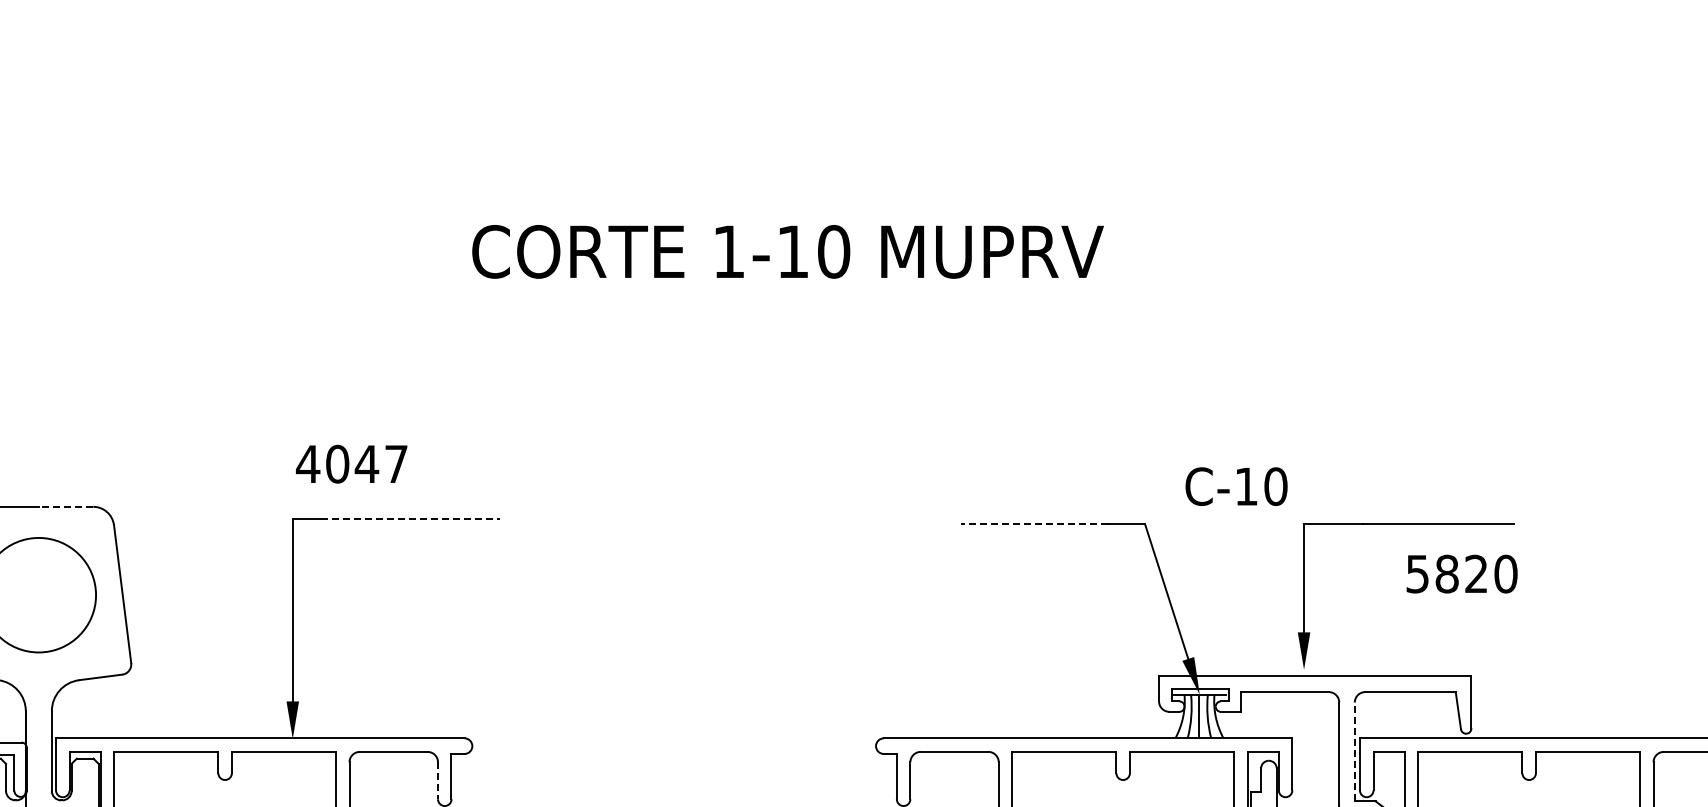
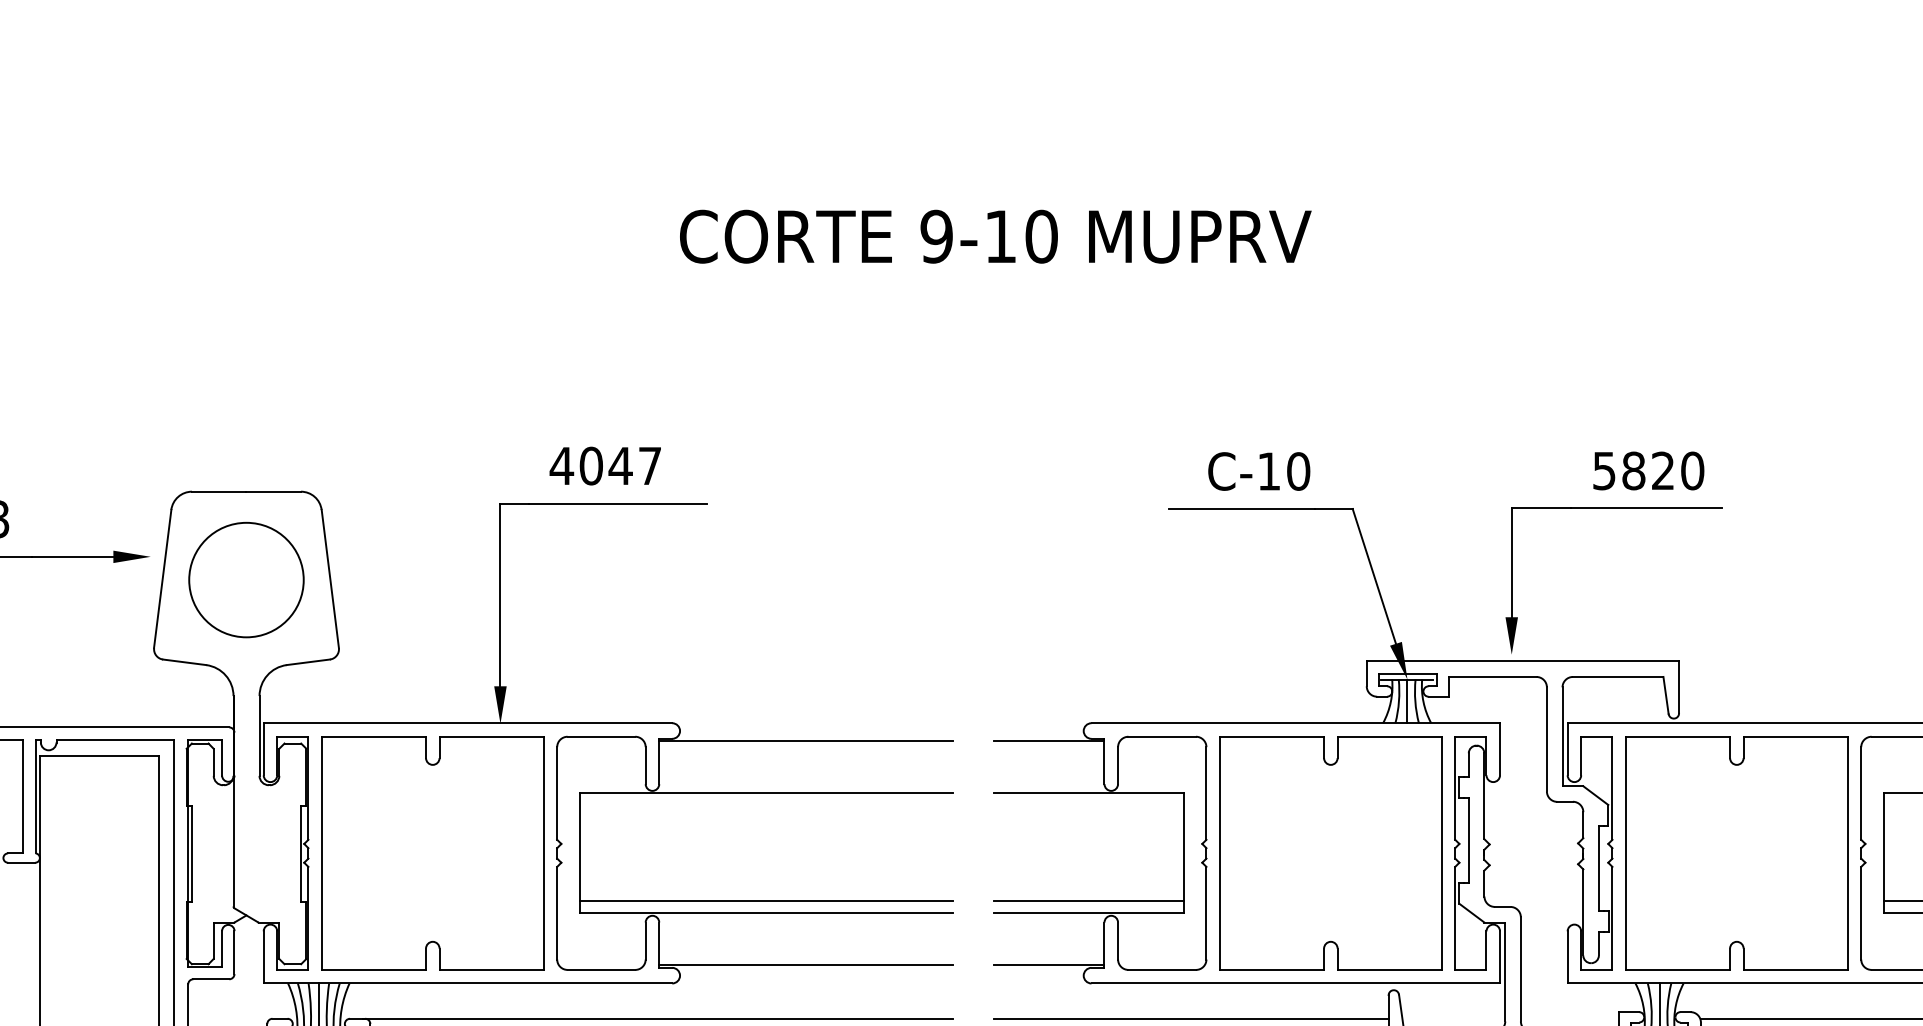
text: (728, 251) -> (936, 236), 1-10 -> 9-10
text: (350, 463) -> (604, 465), moved
text: (1236, 486) -> (1259, 471), moved
line: (65, 506) -> (273, 491), dashed -> solid
line: (410, 518) -> (618, 503), dashed -> solid
line: (1033, 524) -> (1241, 509), dashed -> solid
text: (1461, 573) -> (1648, 470), moved
line: (1354, 751) -> (1562, 736), dashed -> solid
line: (598, 756) -> (806, 741), added
line: (841, 756) -> (1049, 741), added
line: (437, 781) -> (645, 766), dashed -> solid

